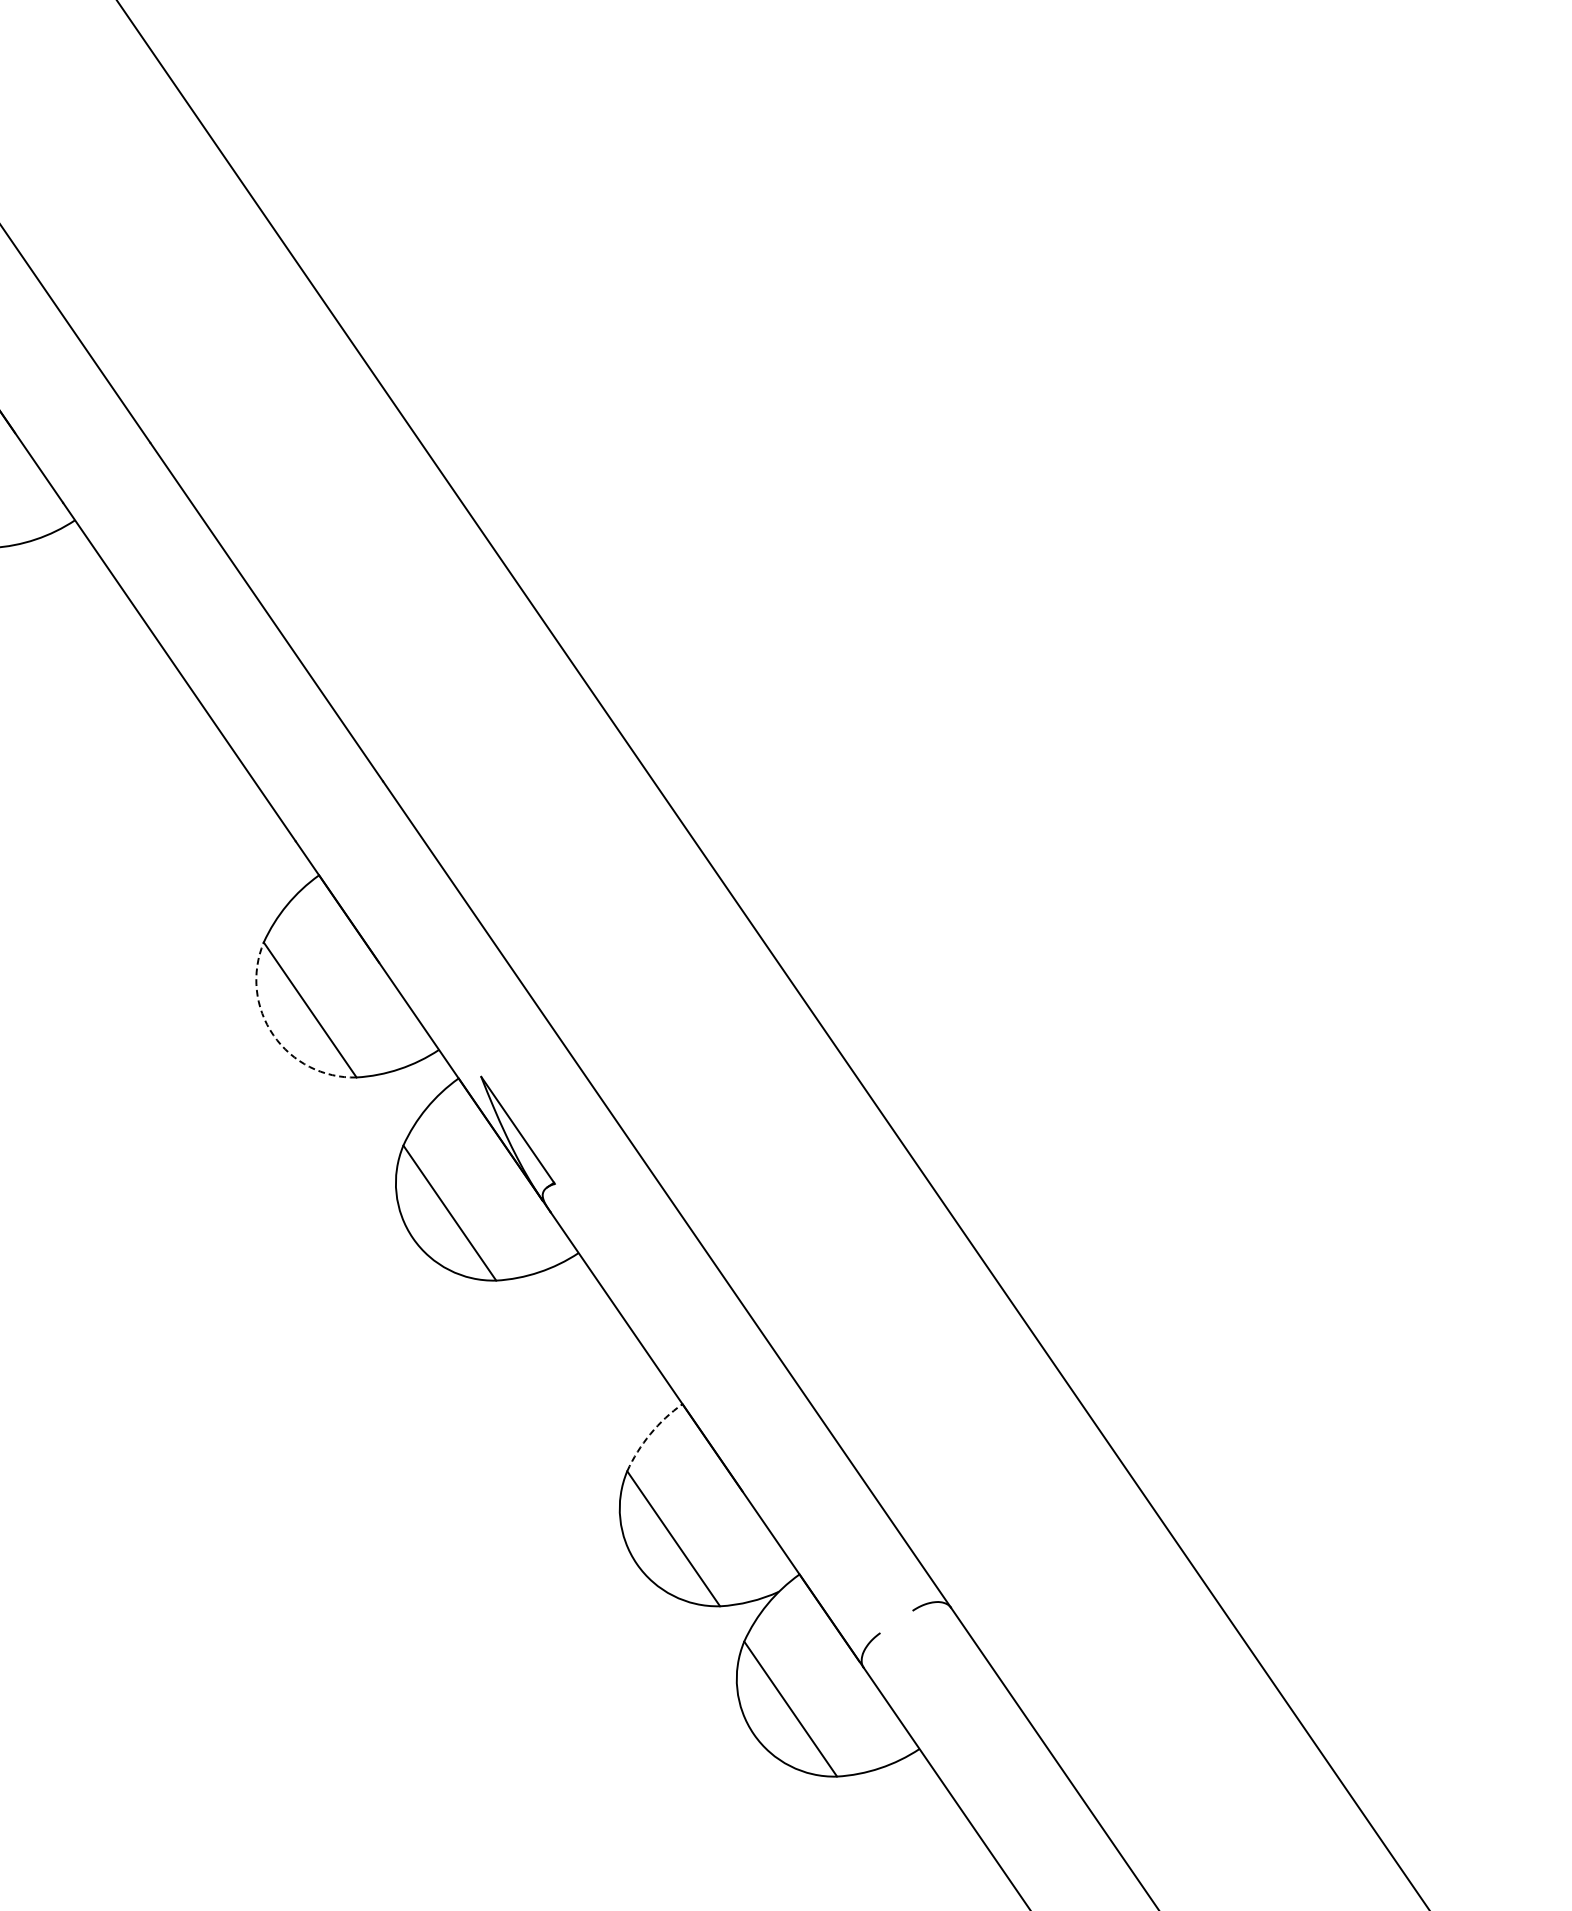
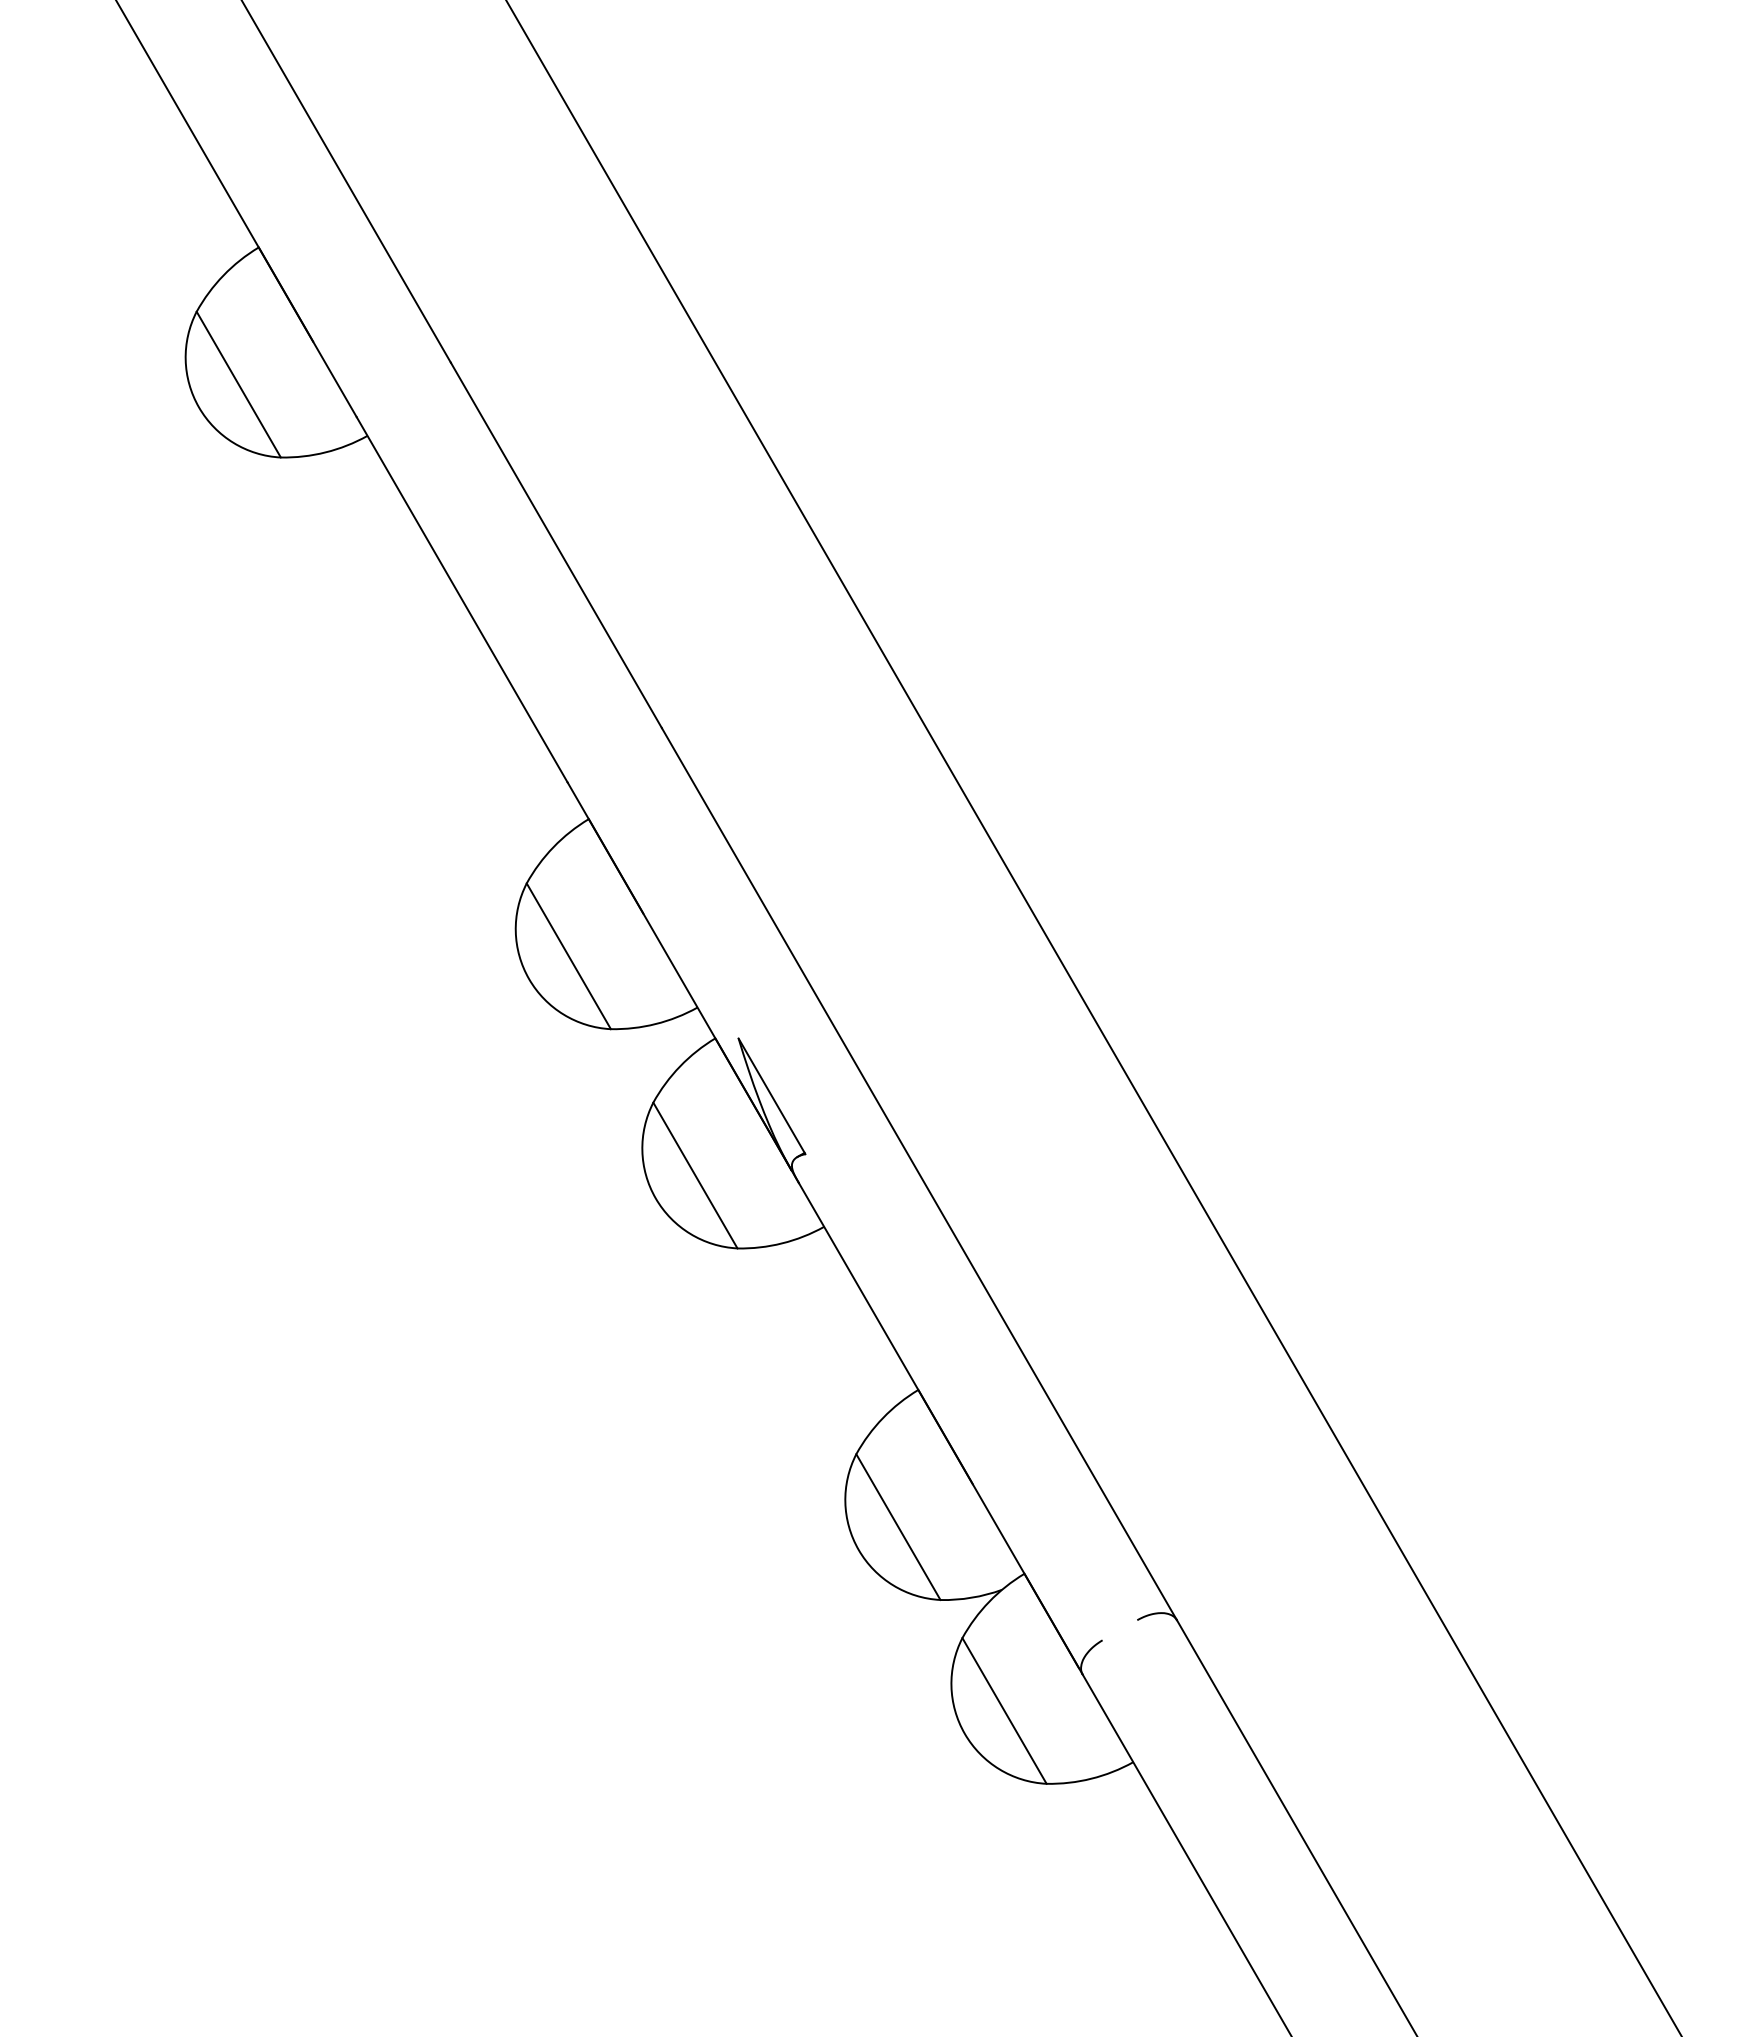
arc: (273, 1035) -> (529, 979), dashed -> solid
arc: (650, 1433) -> (883, 1417), dashed -> solid

